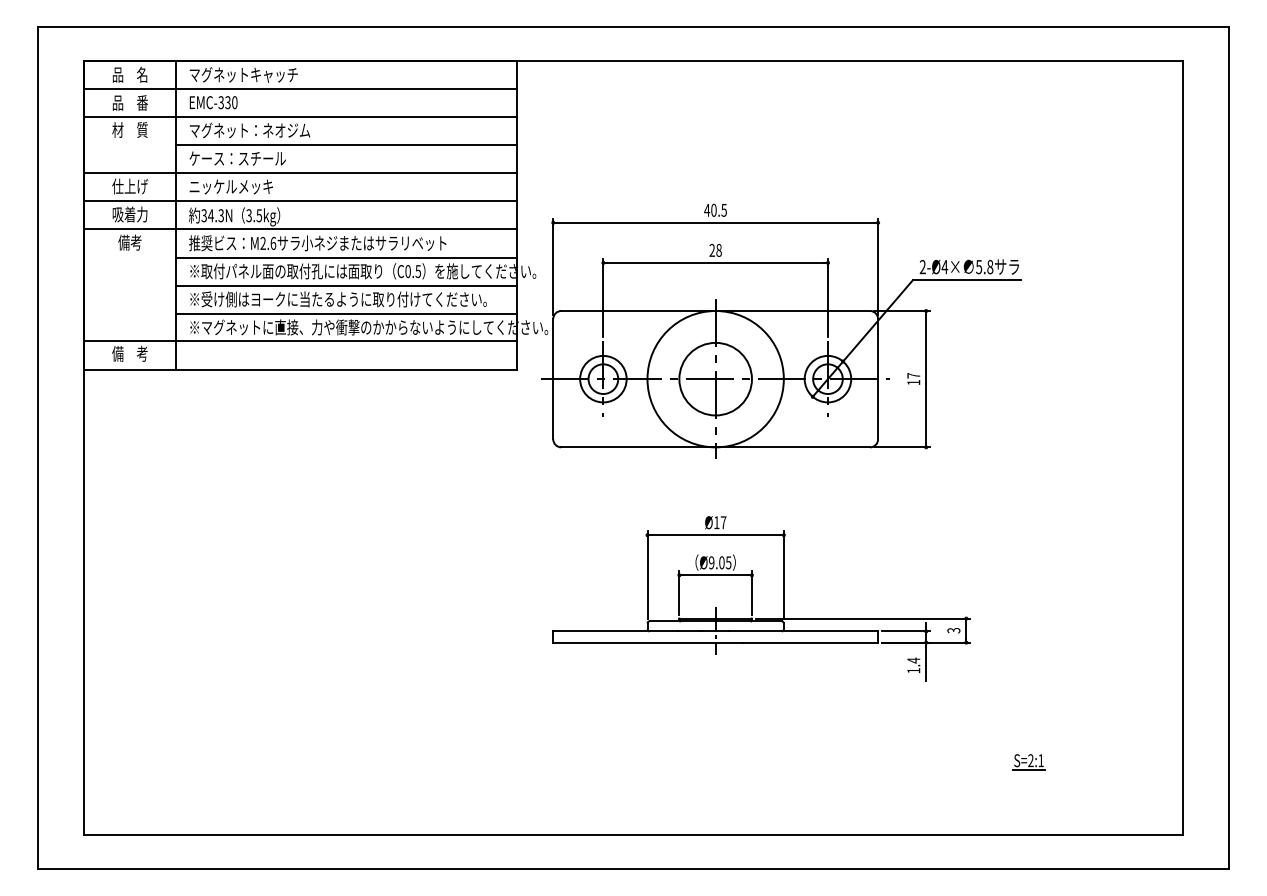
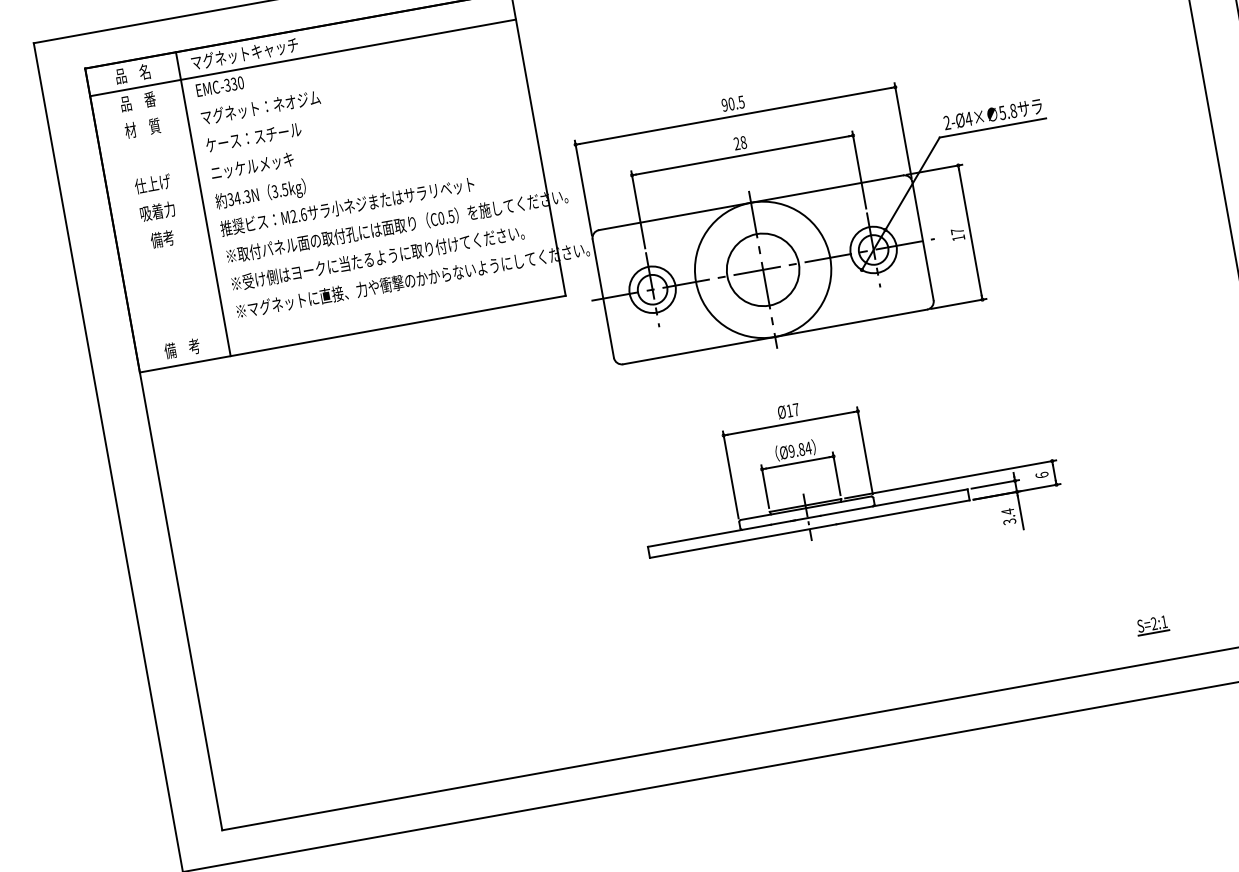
line: (300, 117) -> (308, 85), removed
line: (346, 145) -> (358, 105), removed
line: (300, 173) -> (318, 140), removed
line: (300, 201) -> (323, 168), removed
text: (707, 209) -> (725, 104), 40.5 -> 90.5
line: (300, 229) -> (328, 196), removed
line: (346, 257) -> (378, 215), removed
line: (346, 285) -> (383, 243), removed
line: (346, 313) -> (388, 270), removed
line: (300, 340) -> (347, 305), removed
text: (725, 562) -> (805, 448), Ø9.05 -> Ø9.84
text: (953, 630) -> (1041, 475), 3 -> 6
text: (913, 670) -> (1009, 521), 1.4 -> 3.4
part: (1028, 762) -> (1152, 625), moved

